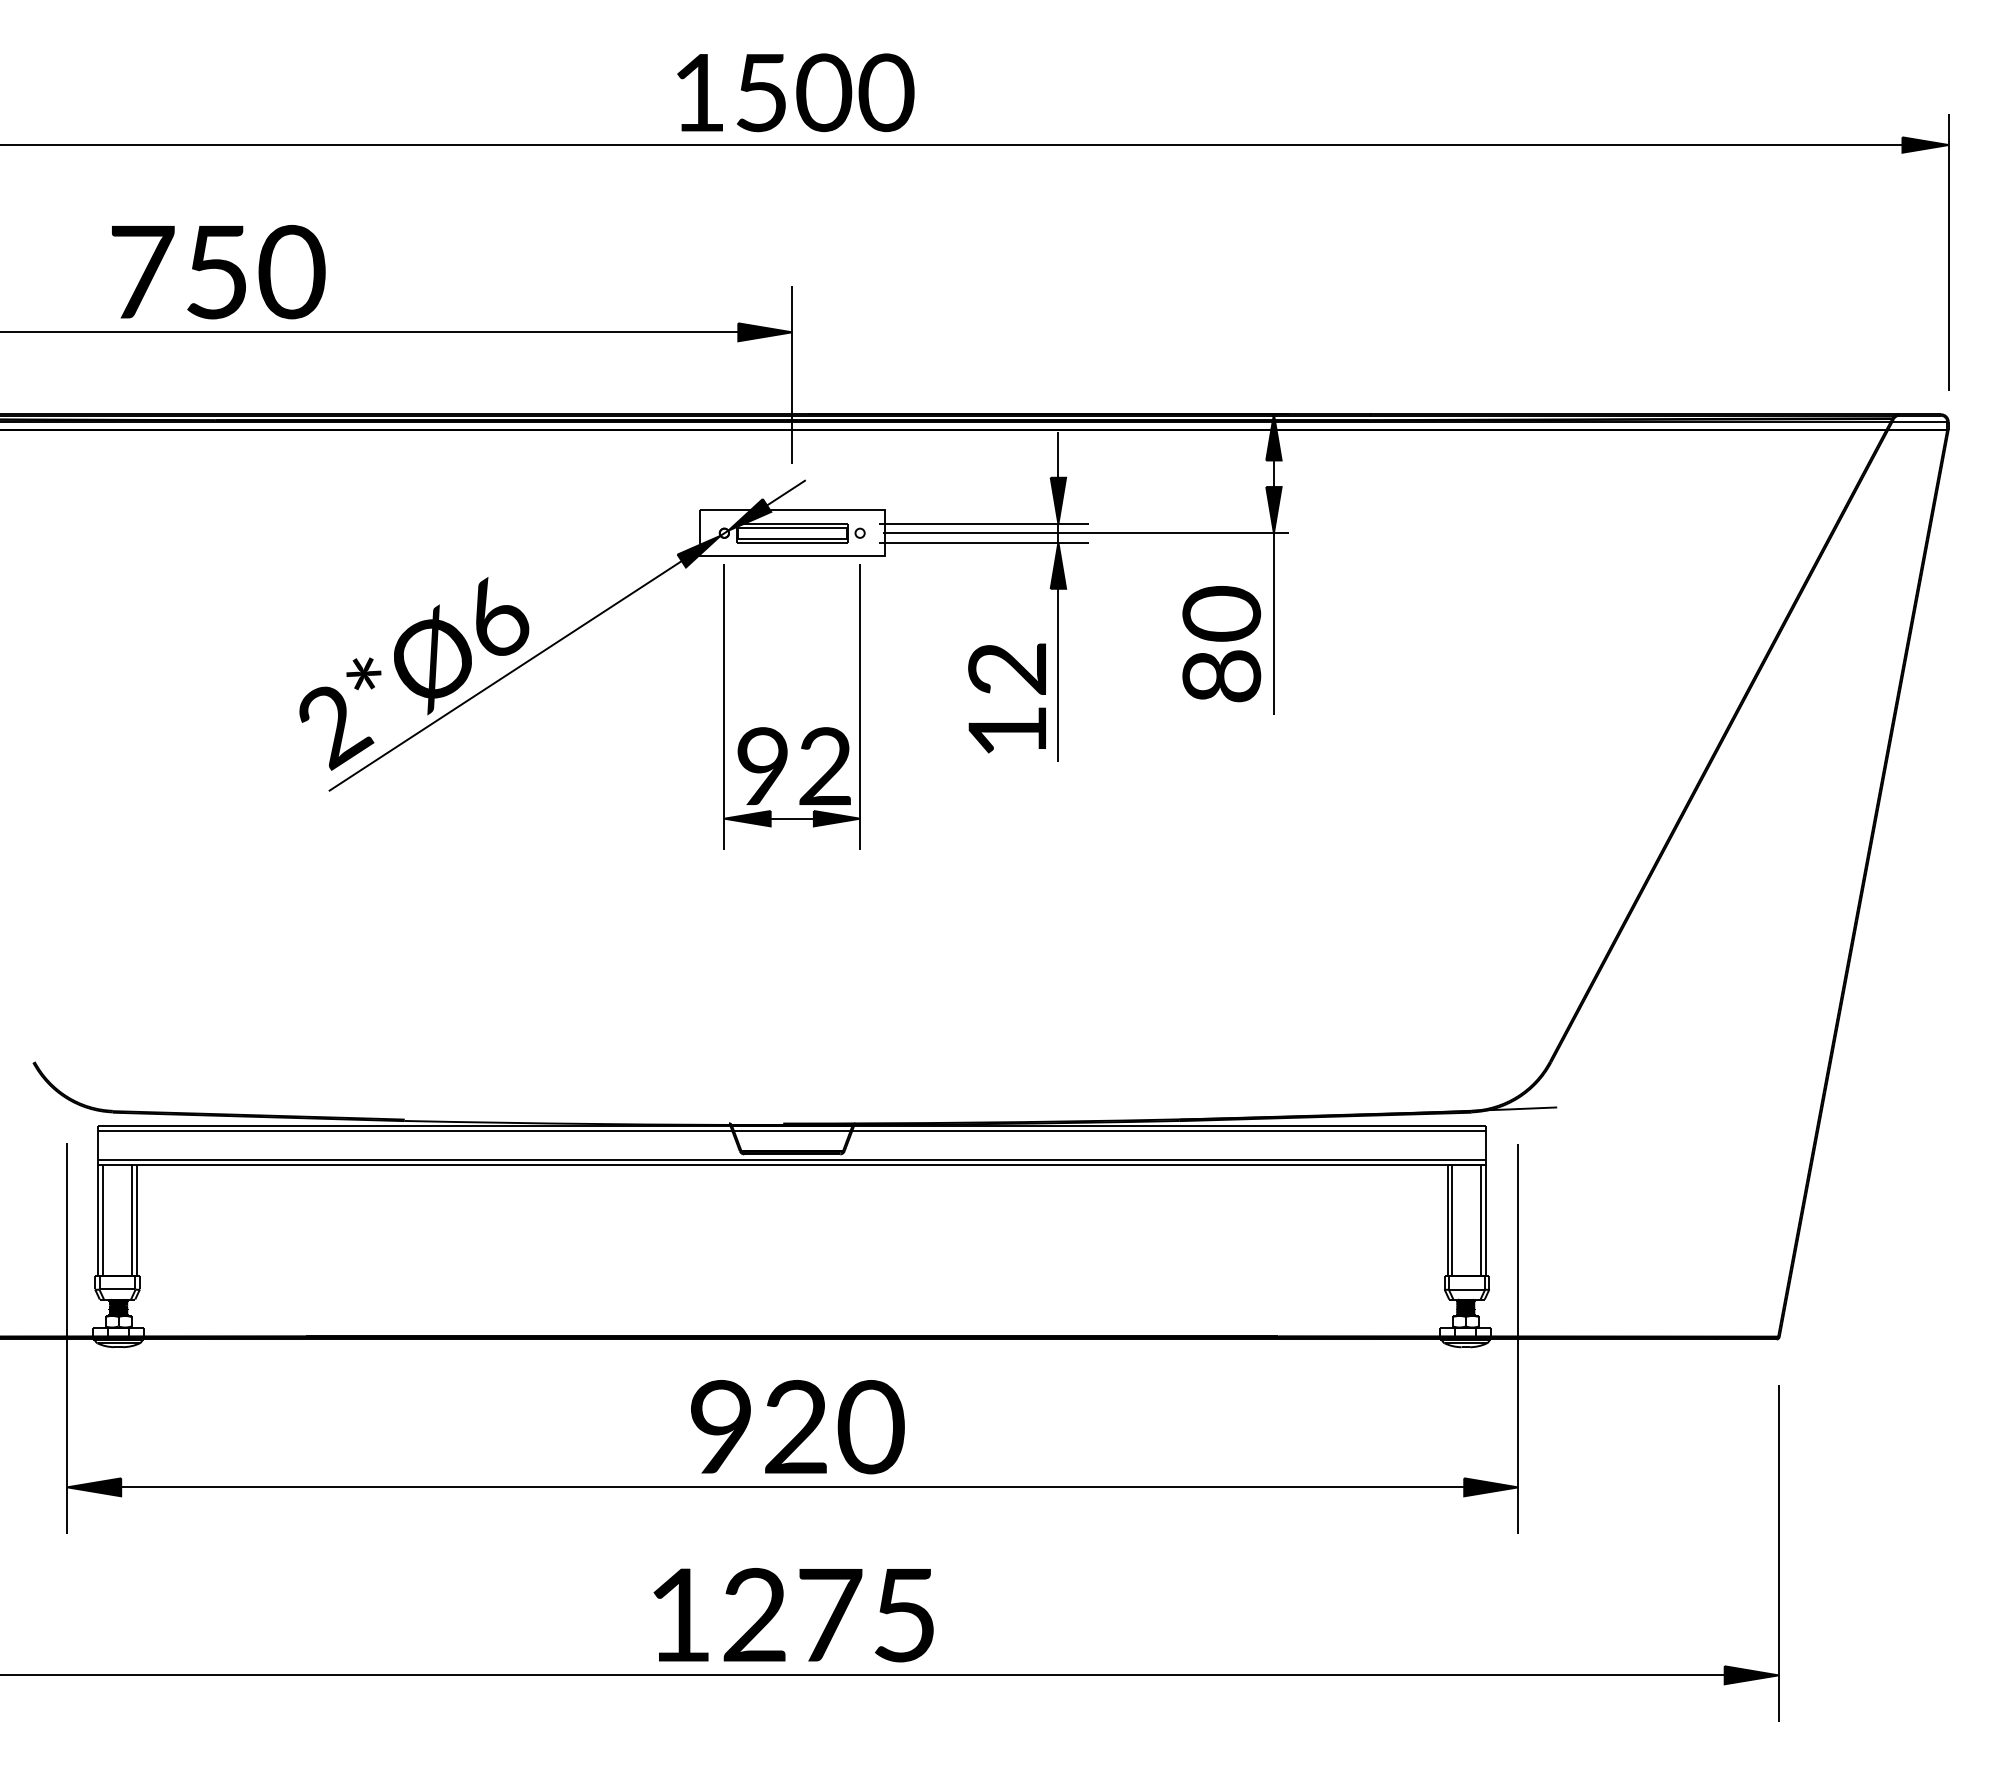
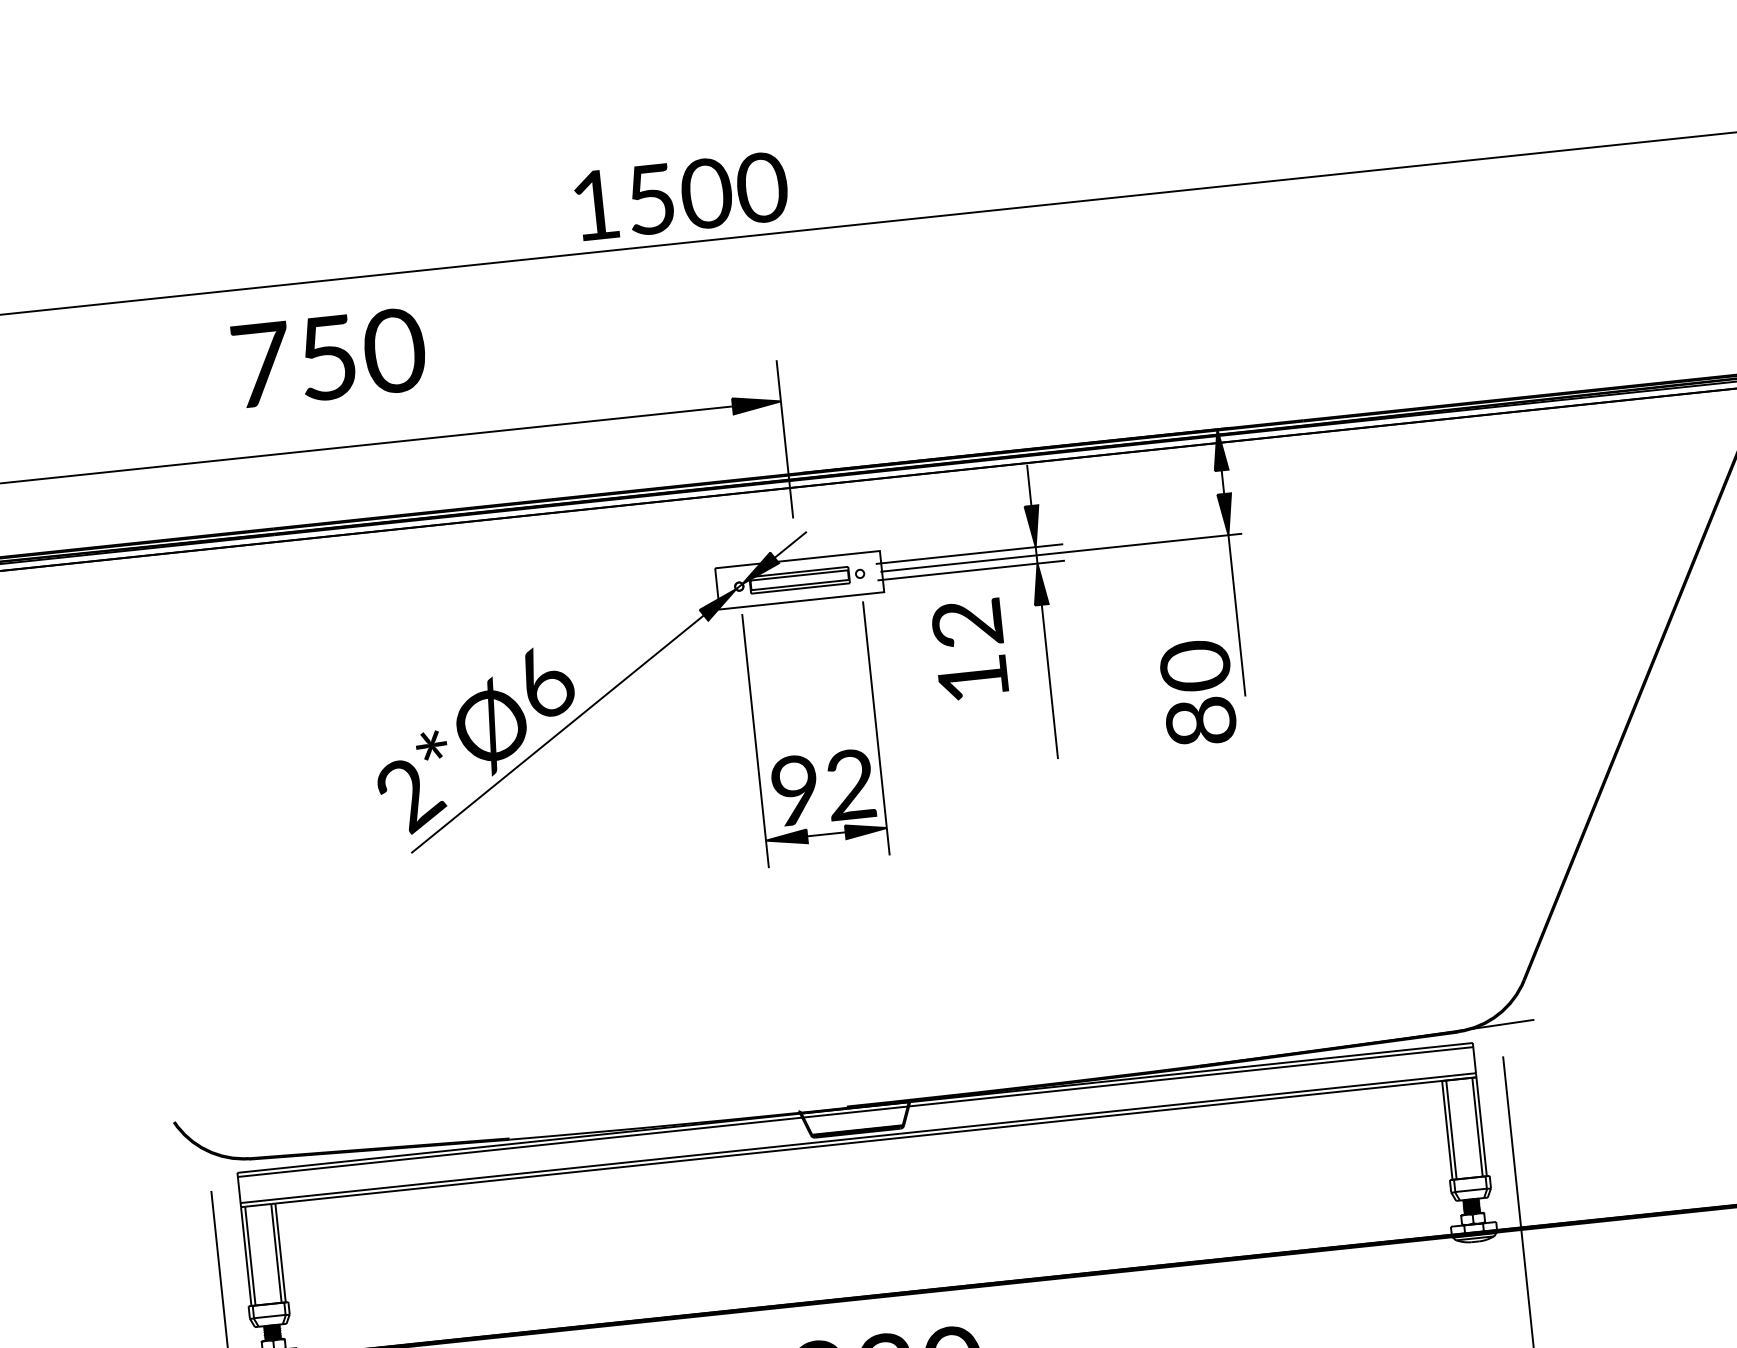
text: (795, 92) -> (681, 196), moved
text: (218, 272) -> (329, 358), moved
text: (1221, 644) -> (1197, 693), moved
text: (1006, 698) -> (969, 649), moved

